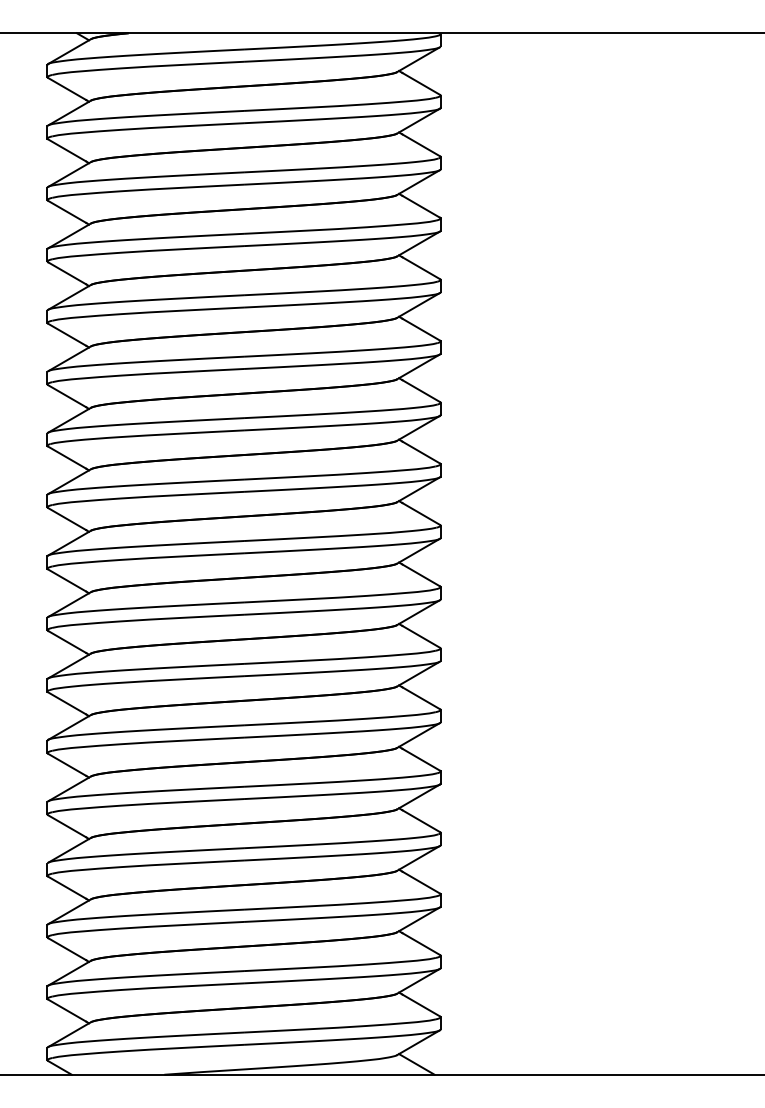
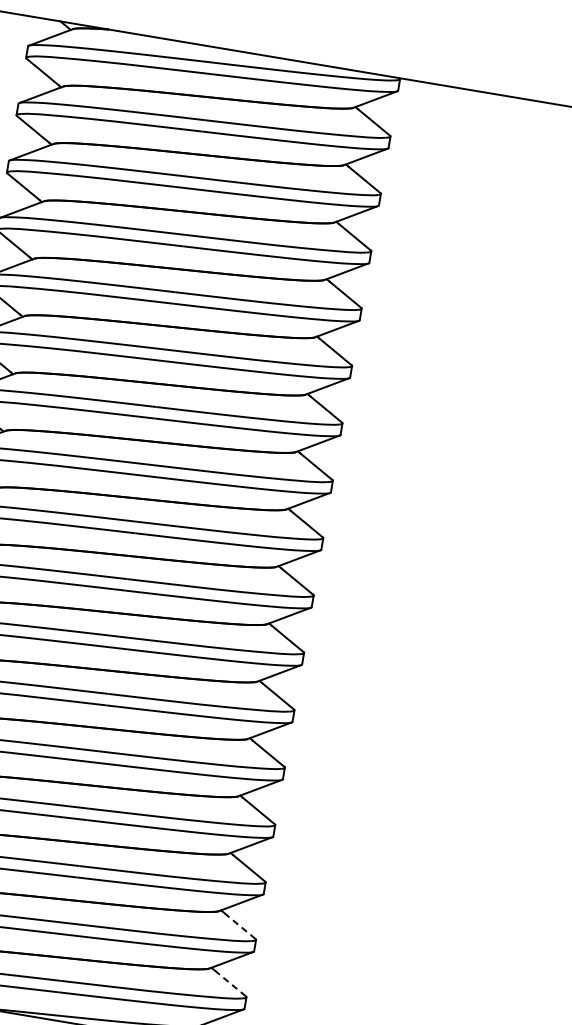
line: (421, 944) -> (239, 926), solid -> dashed
line: (421, 1005) -> (230, 983), solid -> dashed

